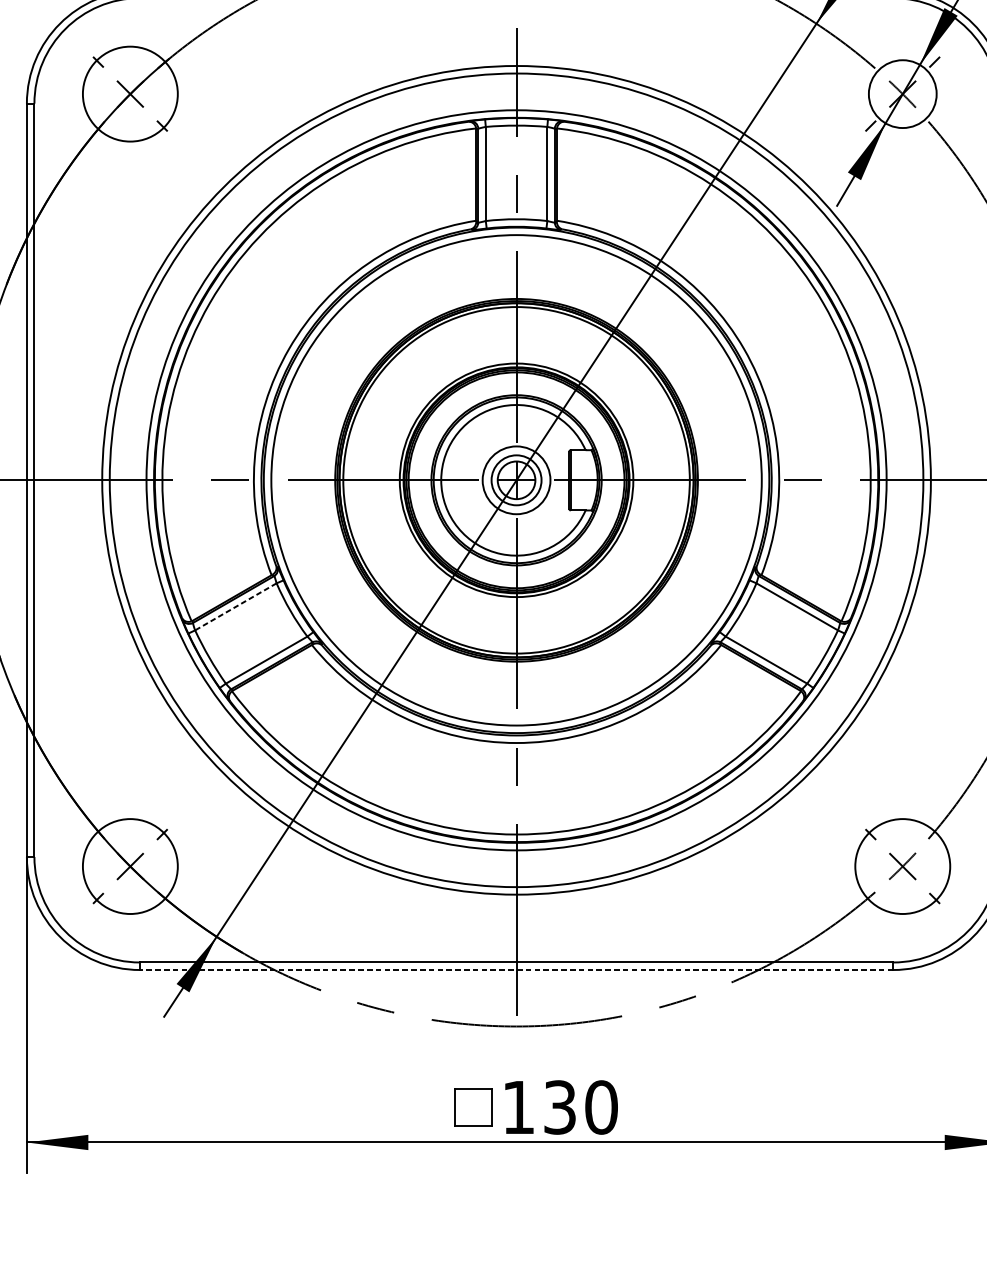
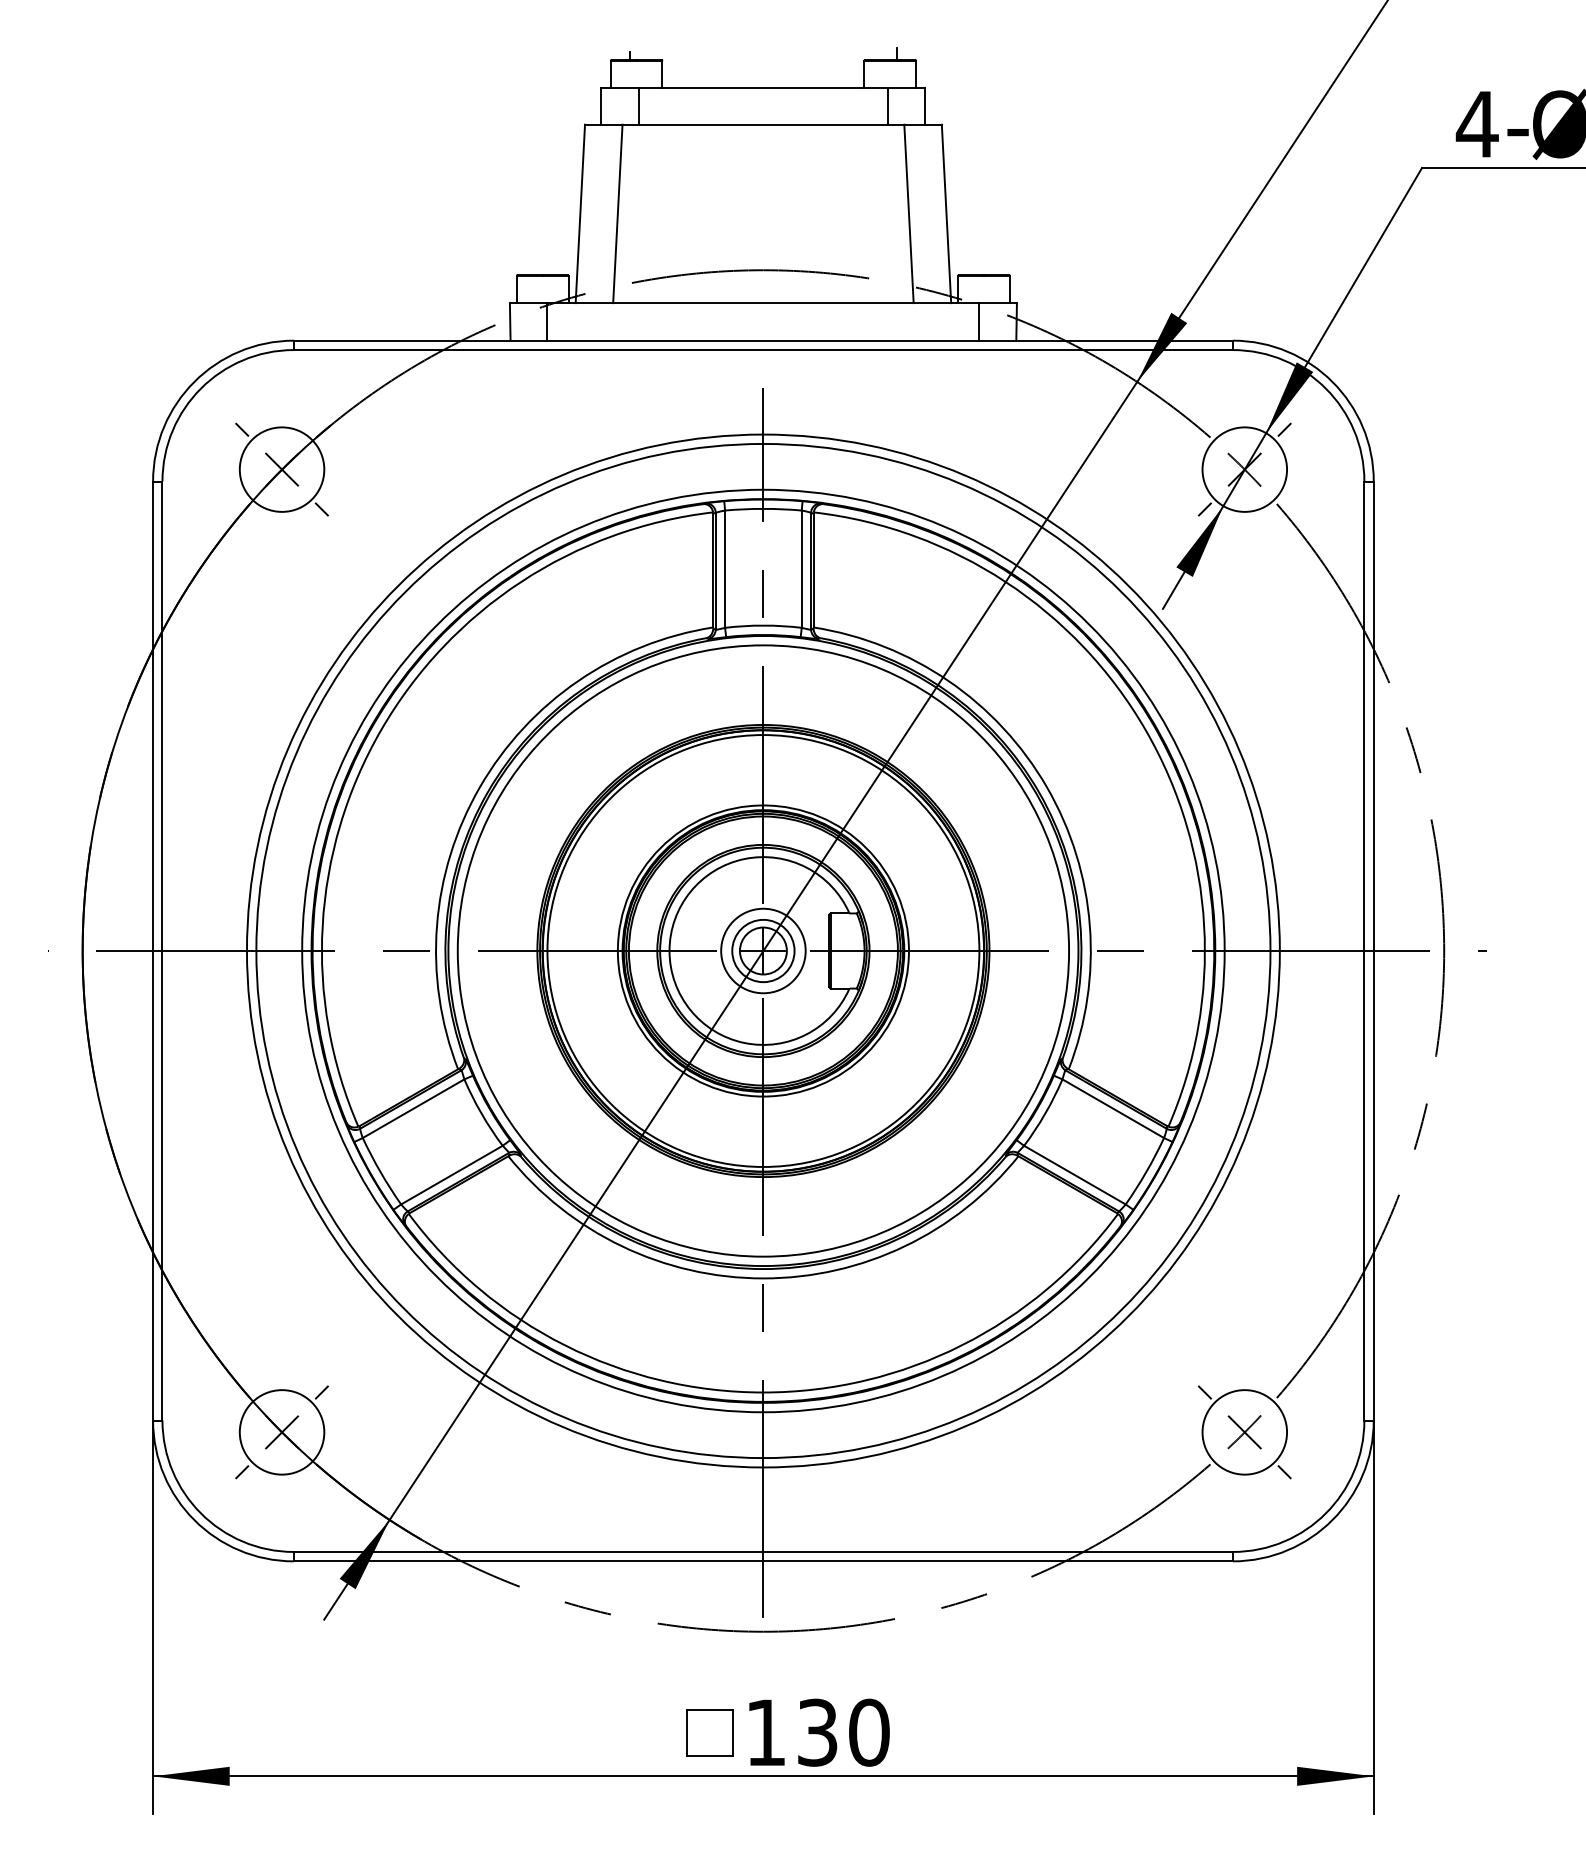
circle: (129, 94) -> (281, 469), size x0.71
line: (235, 606) -> (413, 1108), dashed -> solid
circle: (129, 866) -> (281, 1432), size x0.71
circle: (902, 866) -> (1244, 1432), size x0.71
line: (515, 970) -> (762, 1561), dashed -> solid

